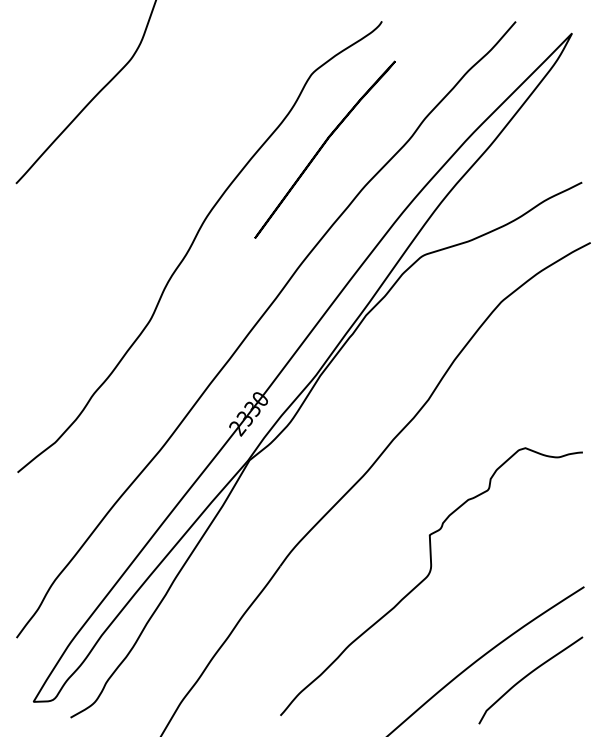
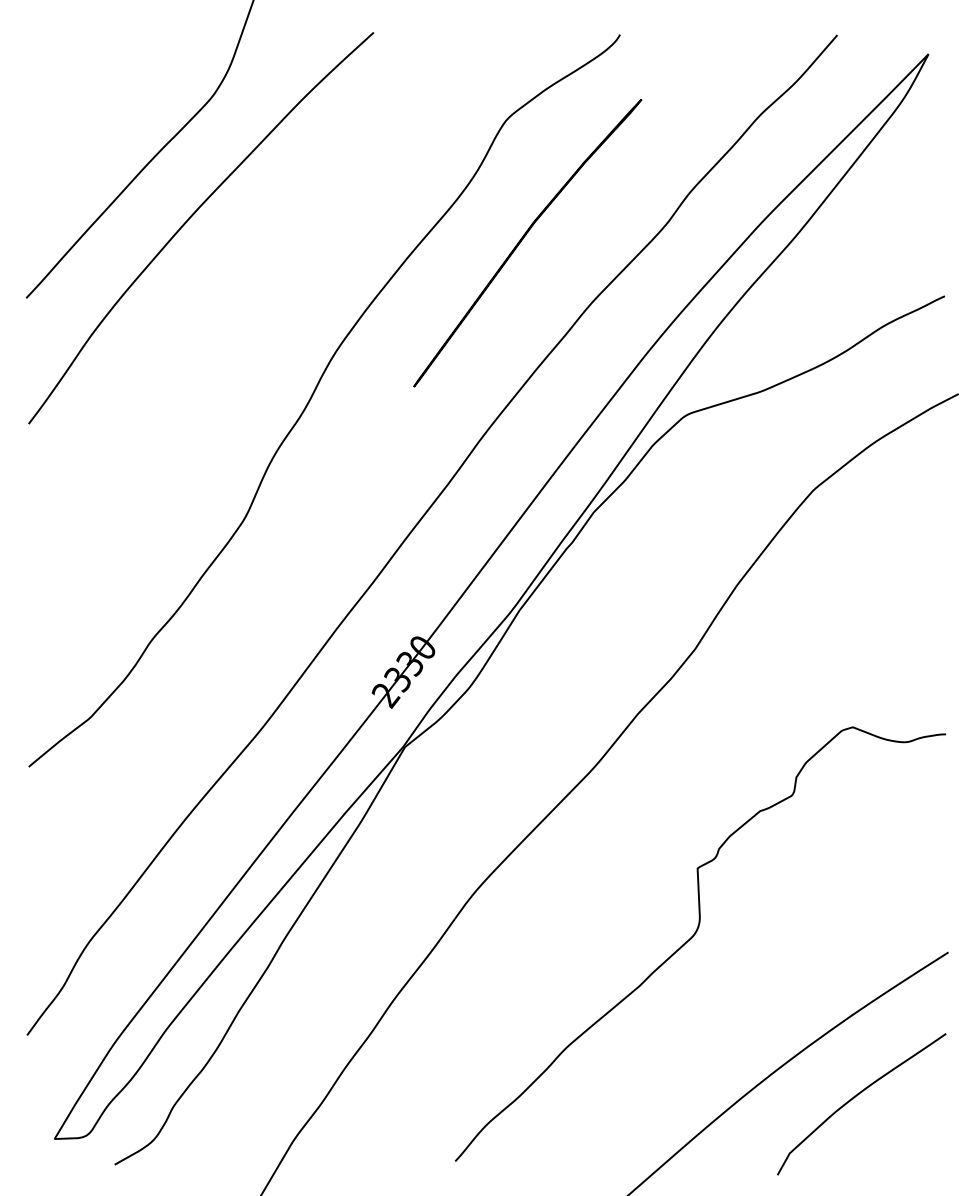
curve: (117, 135) -> (190, 219), added

